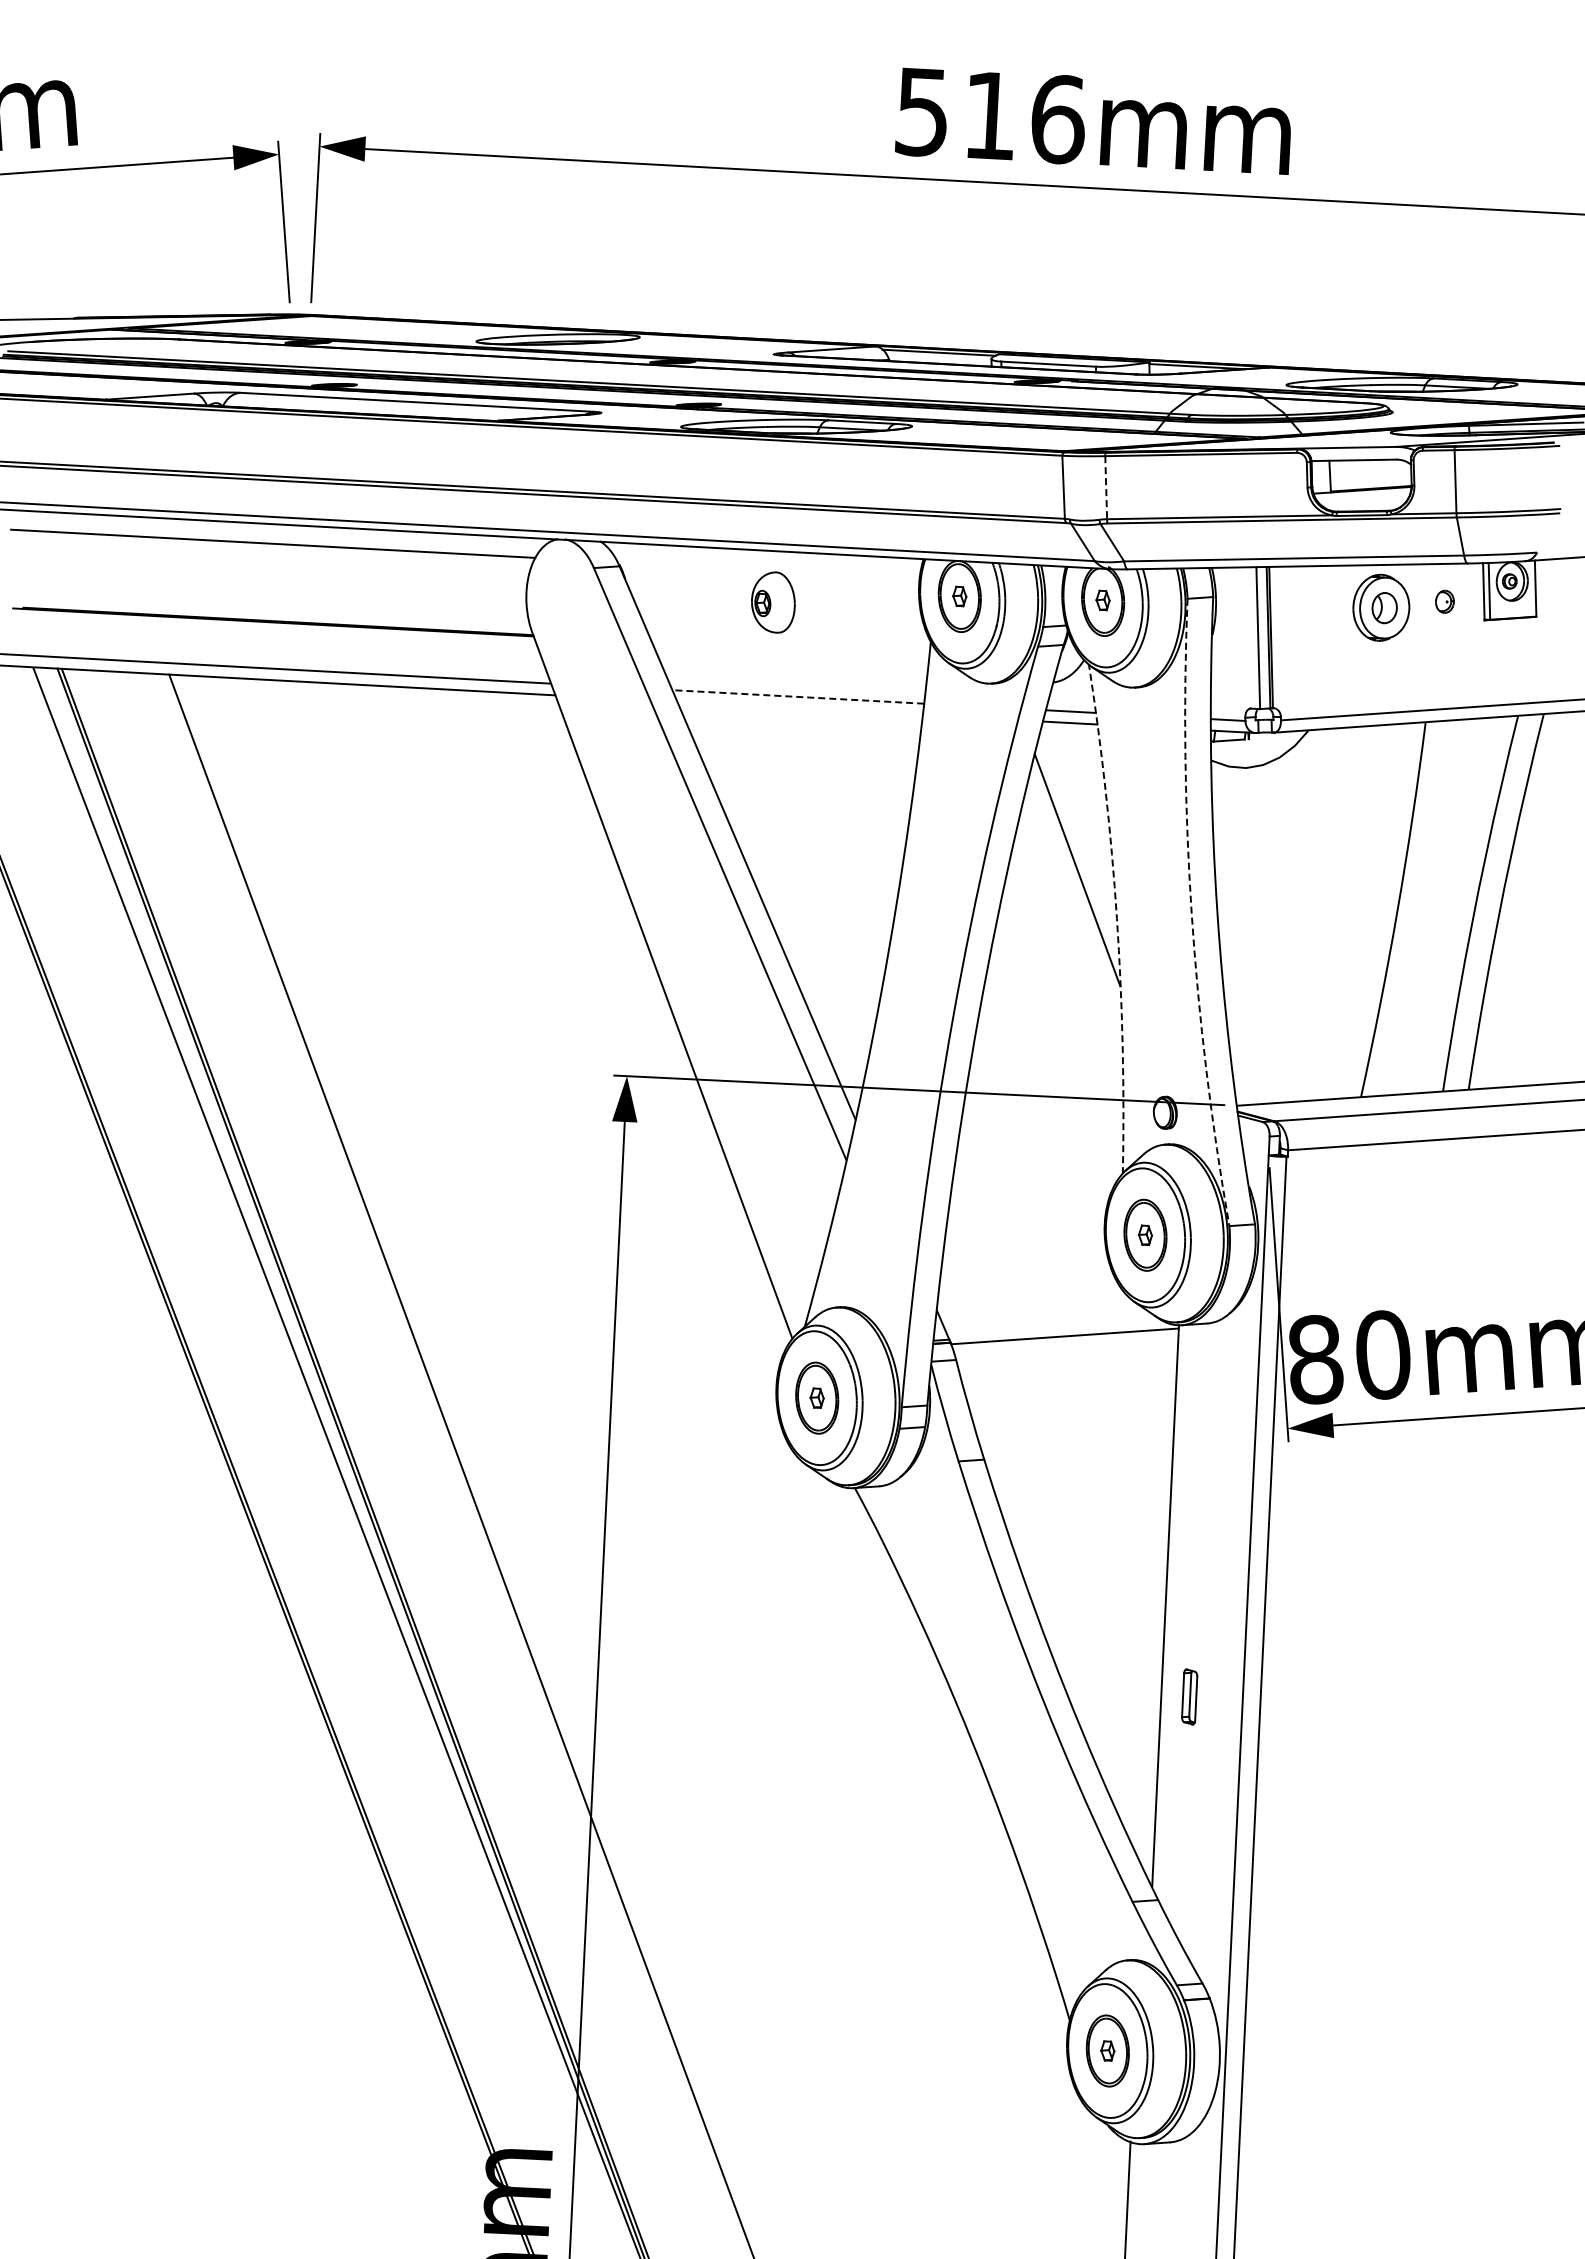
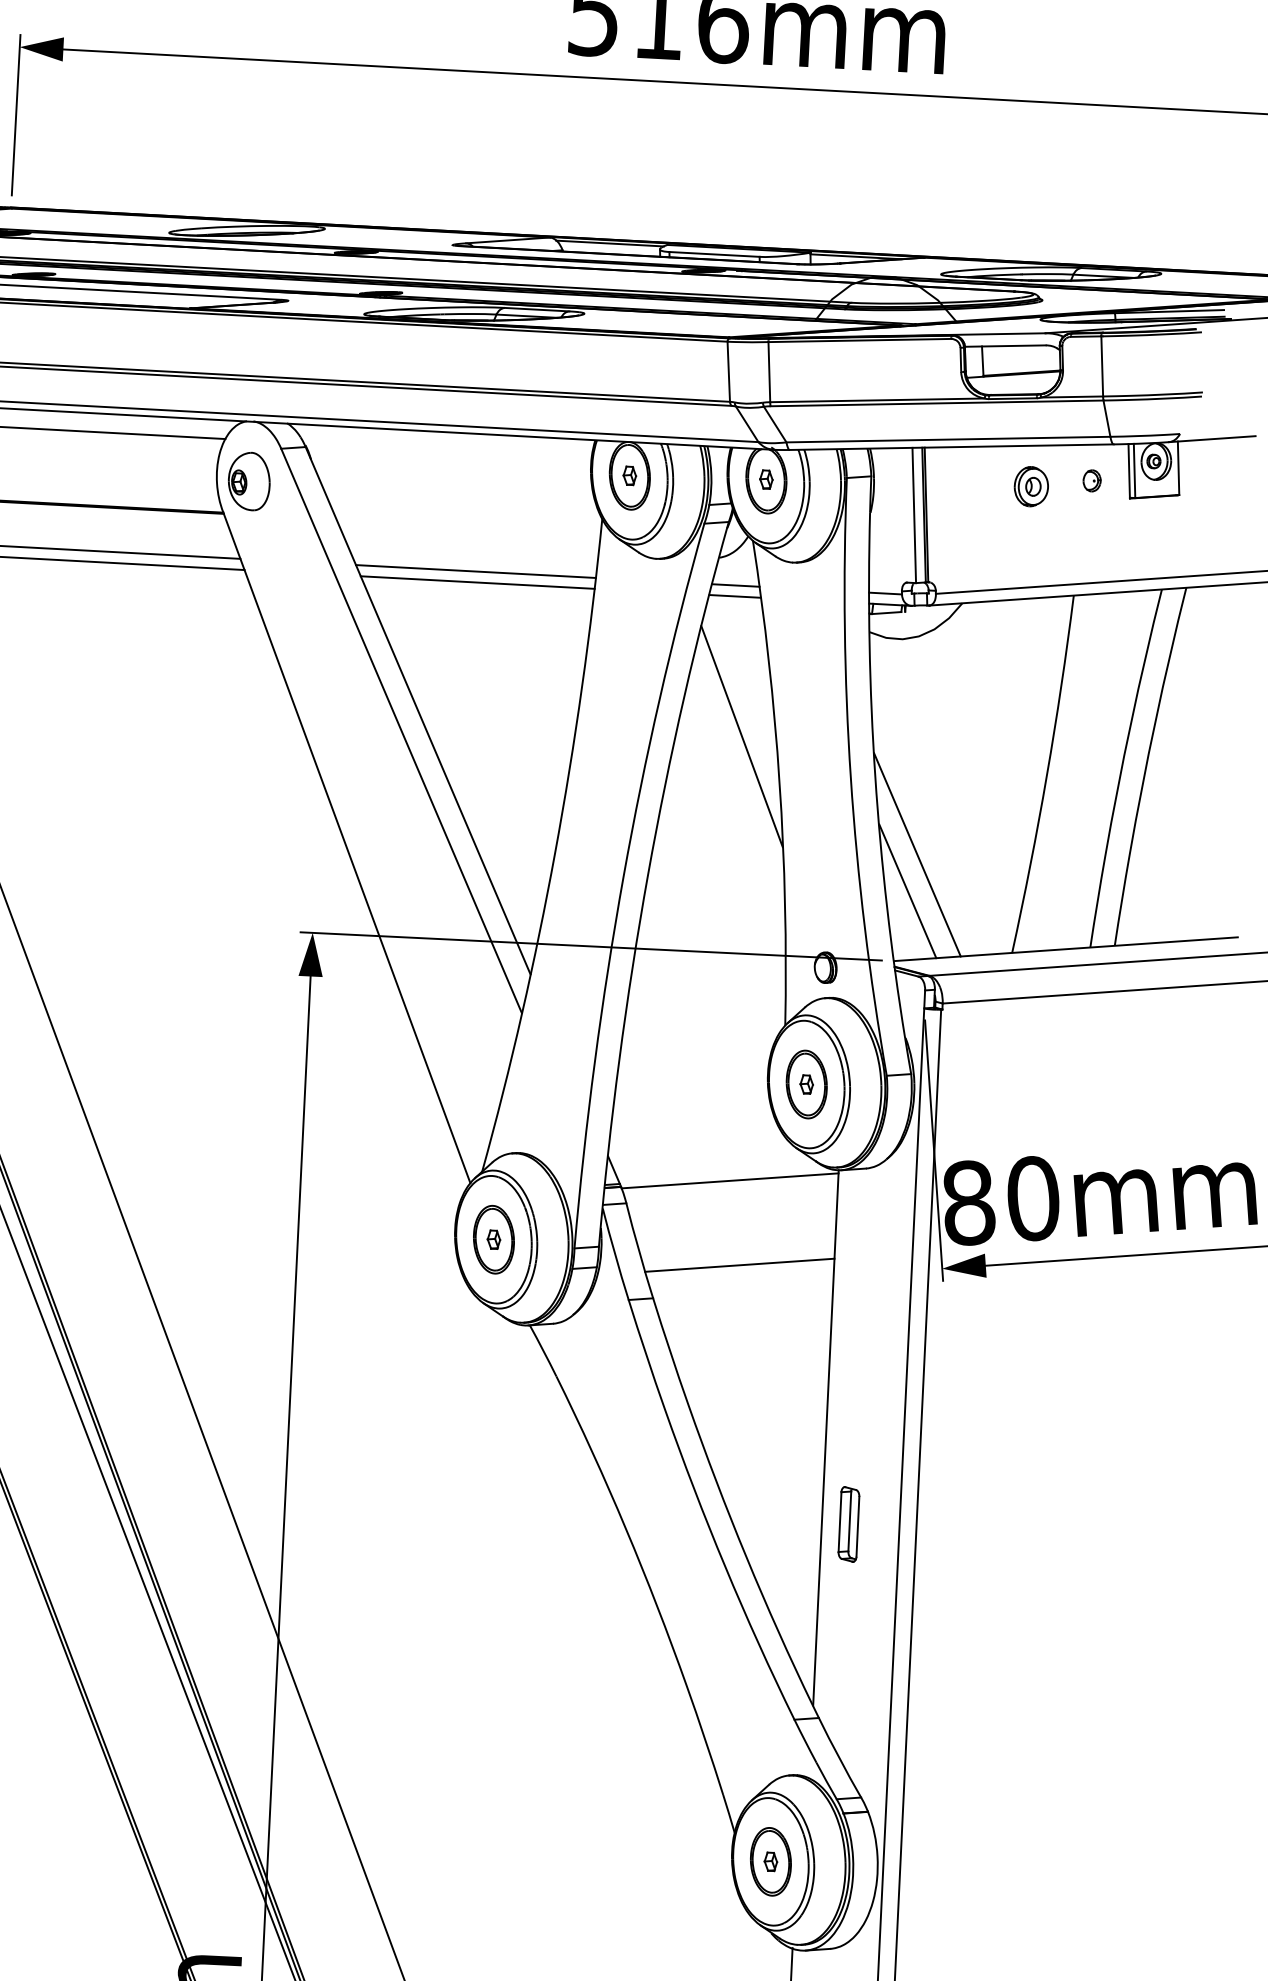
line: (1106, 487) -> (769, 371), dashed -> solid
part: (773, 602) -> (249, 481), moved
part: (1380, 607) -> (1030, 486), size x0.62
line: (797, 696) -> (475, 571), dashed -> solid
line: (799, 708) -> (477, 582), added
arc: (1191, 913) -> (850, 777), dashed -> solid
arc: (1116, 918) -> (779, 782), dashed -> solid
line: (1261, 993) -> (917, 854), added
line: (1251, 1032) -> (907, 891), added
line: (1074, 1424) -> (739, 1264), added
part: (1189, 1696) -> (848, 1524), size x1.43

